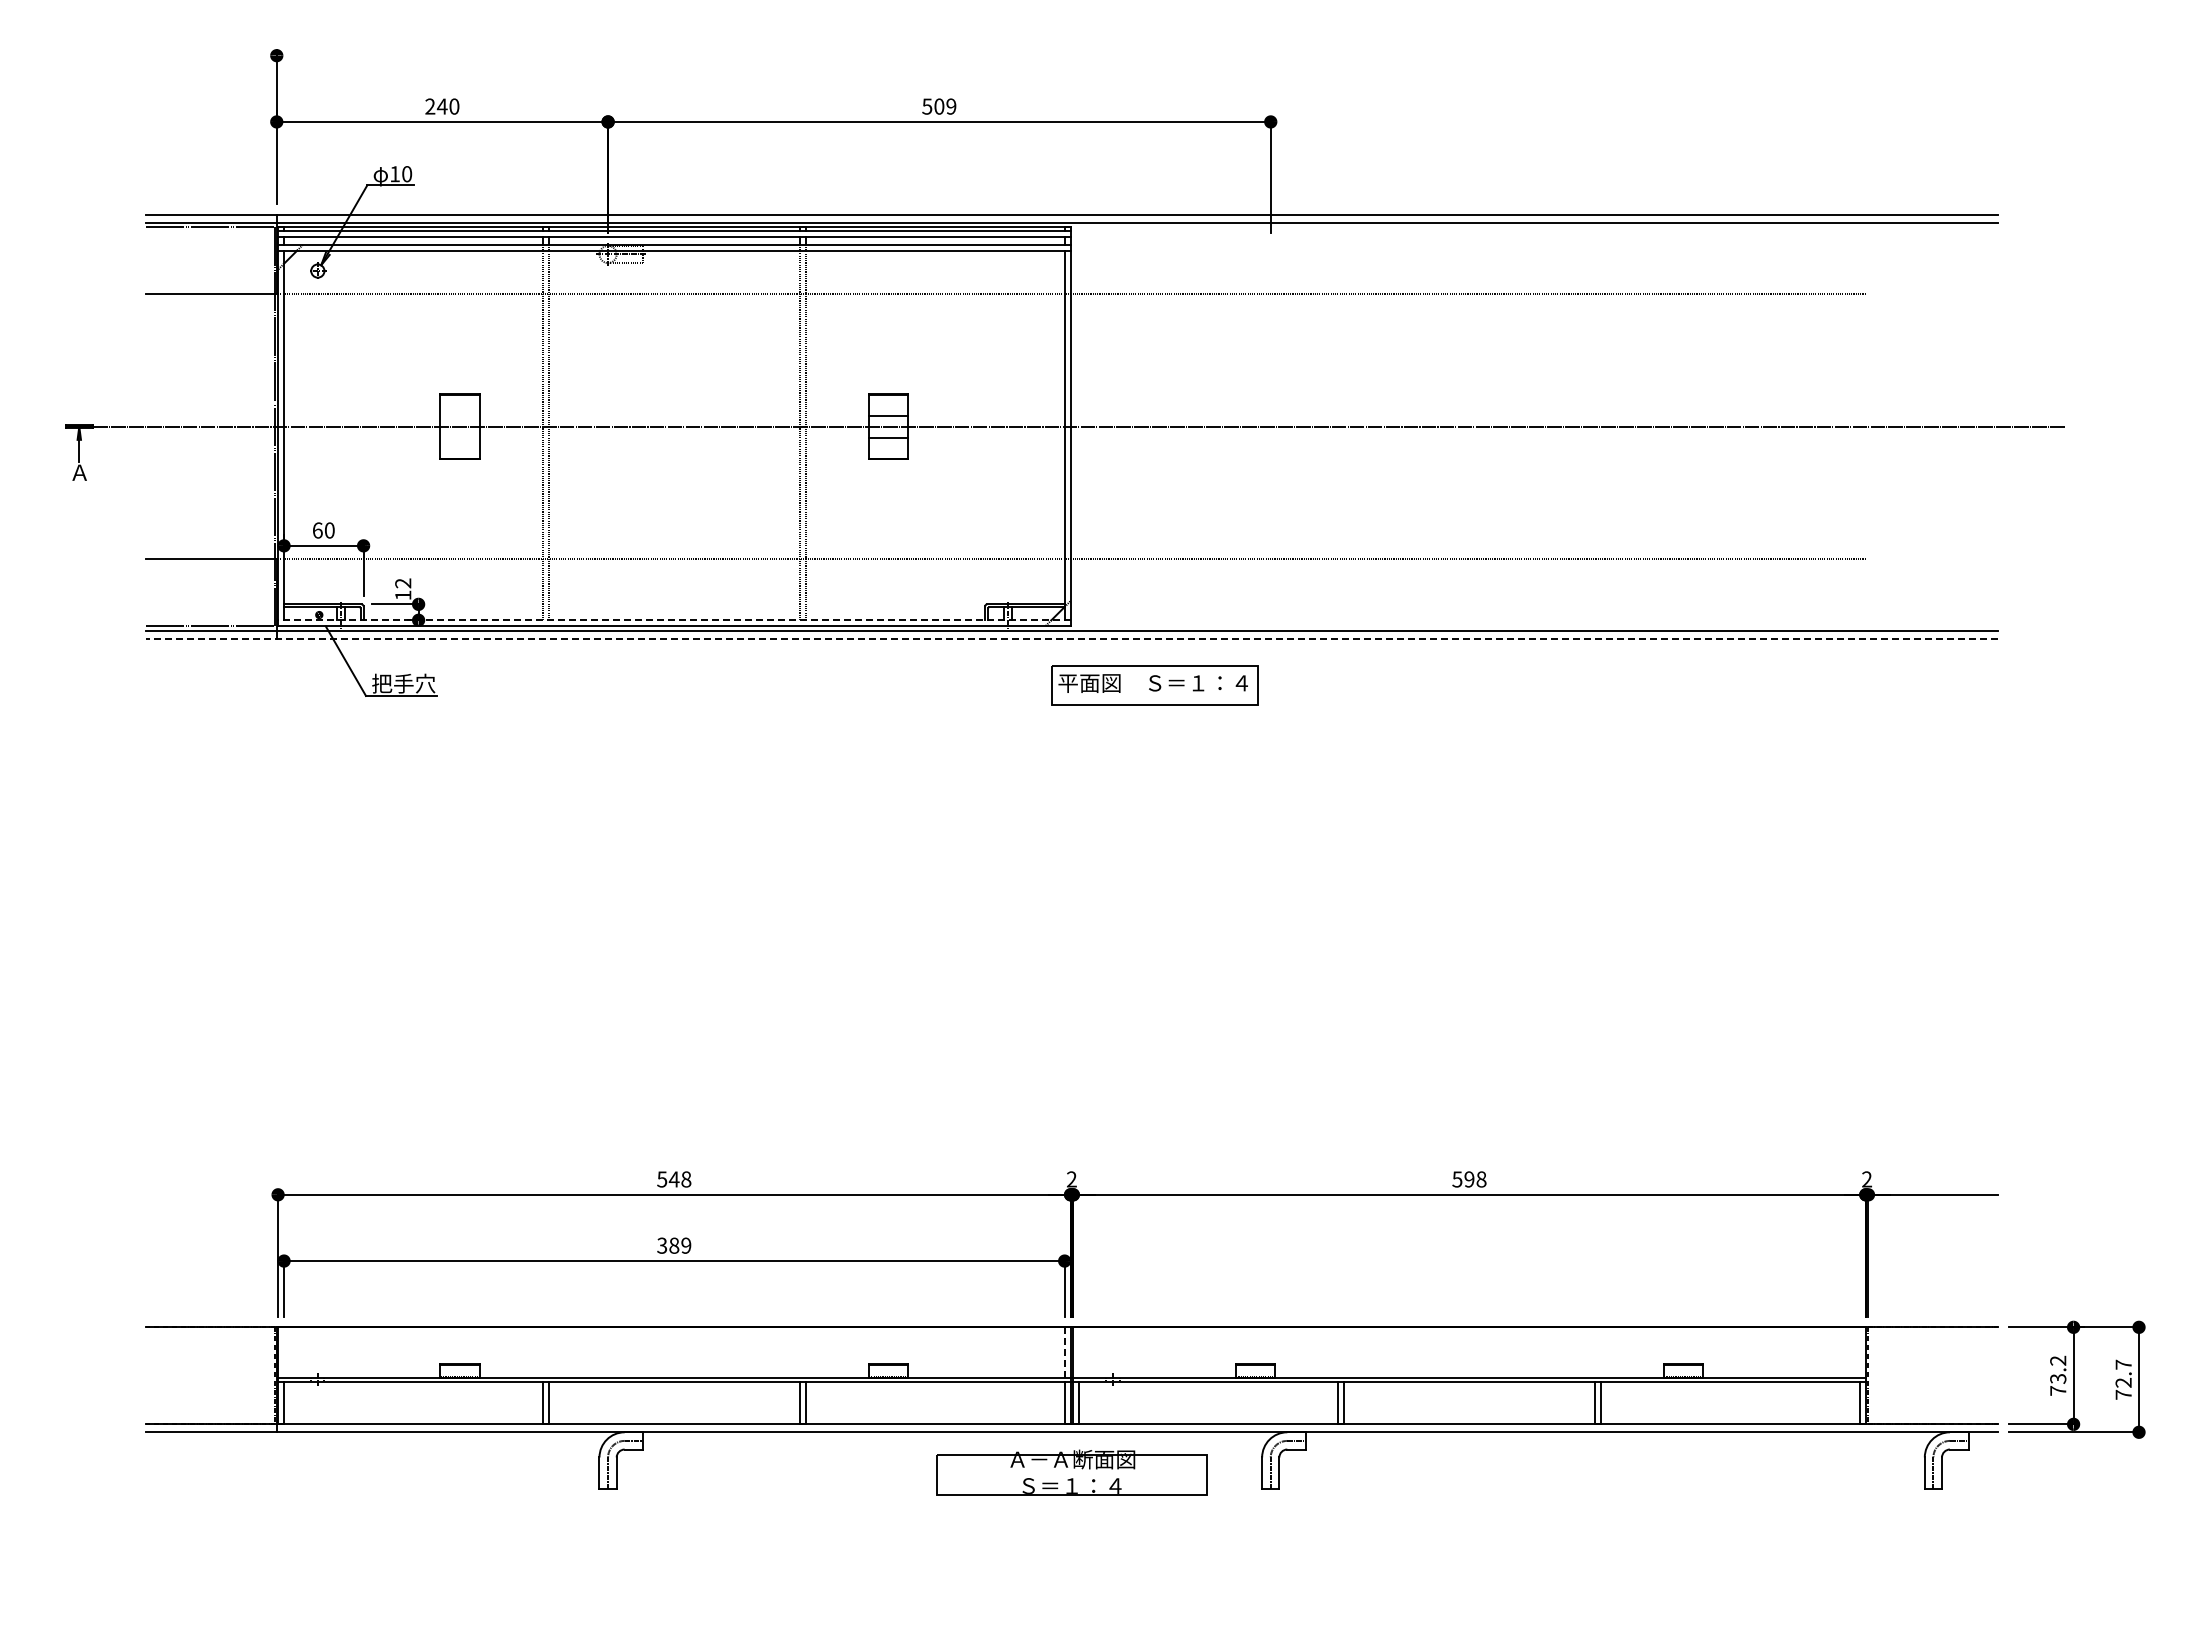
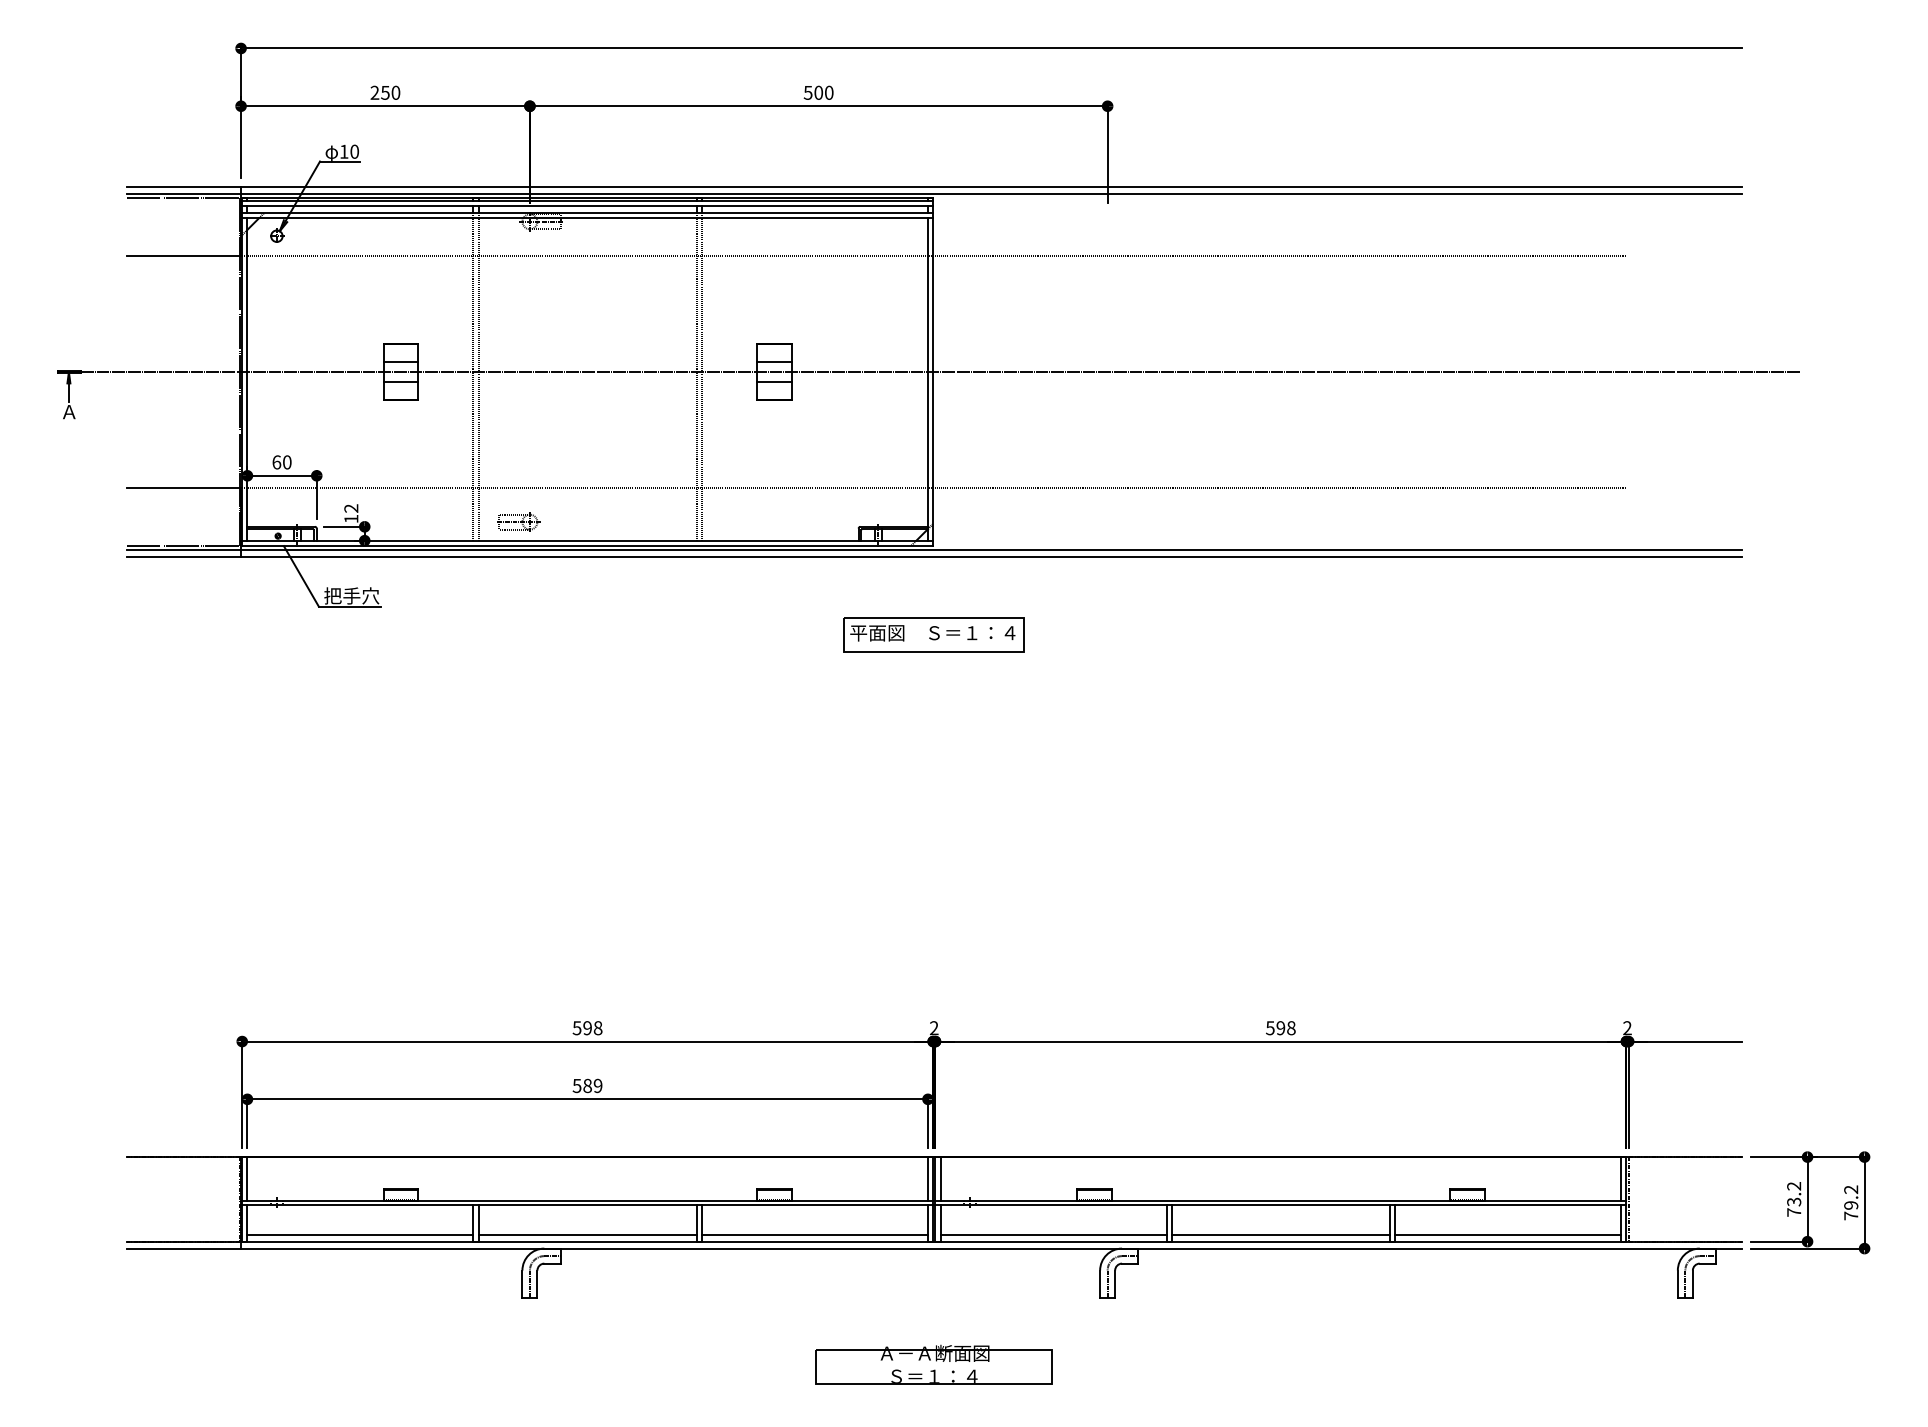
line: (1137, 55) -> (991, 48), added
text: (441, 106) -> (384, 92), 240 -> 250
text: (951, 106) -> (829, 92), 509 -> 500
line: (460, 415) -> (401, 362), added
line: (460, 437) -> (401, 381), added
part: (595, 598) -> (518, 521), added
line: (673, 620) -> (586, 540), dashed -> solid
line: (1071, 638) -> (933, 556), dashed -> solid
part: (1154, 685) -> (933, 635), moved
text: (673, 1179) -> (586, 1028), 548 -> 598
text: (662, 1245) -> (577, 1085), 389 -> 589
line: (284, 1352) -> (247, 1179), added
line: (1079, 1352) -> (940, 1179), added
line: (1859, 1352) -> (1620, 1179), added
line: (1064, 1353) -> (927, 1179), dashed -> solid
text: (2123, 1373) -> (1851, 1197), 72.7 -> 79.2
line: (413, 1416) -> (360, 1234), added
line: (674, 1416) -> (587, 1234), added
line: (934, 1416) -> (814, 1234), added
line: (1208, 1416) -> (1053, 1234), added
line: (1469, 1416) -> (1280, 1234), added
line: (1729, 1416) -> (1507, 1234), added
part: (1071, 1472) -> (933, 1364), moved

